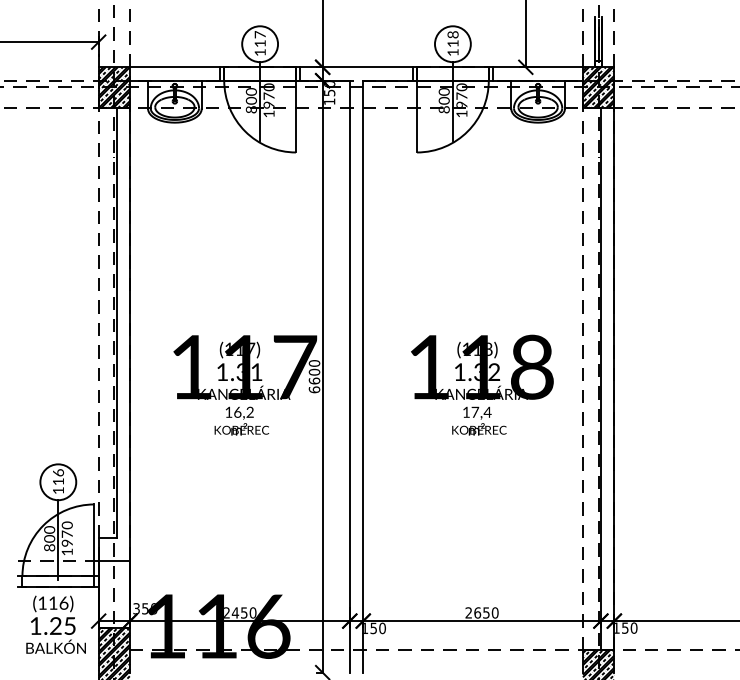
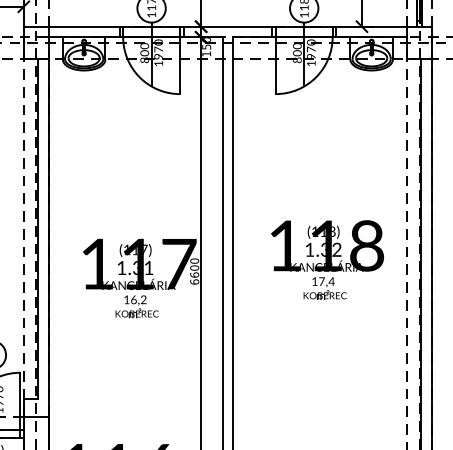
hatch: (114, 87) -> (36, 42), removed
hatch: (598, 87) -> (419, 42), removed
text: (482, 384) -> (327, 259), moved

